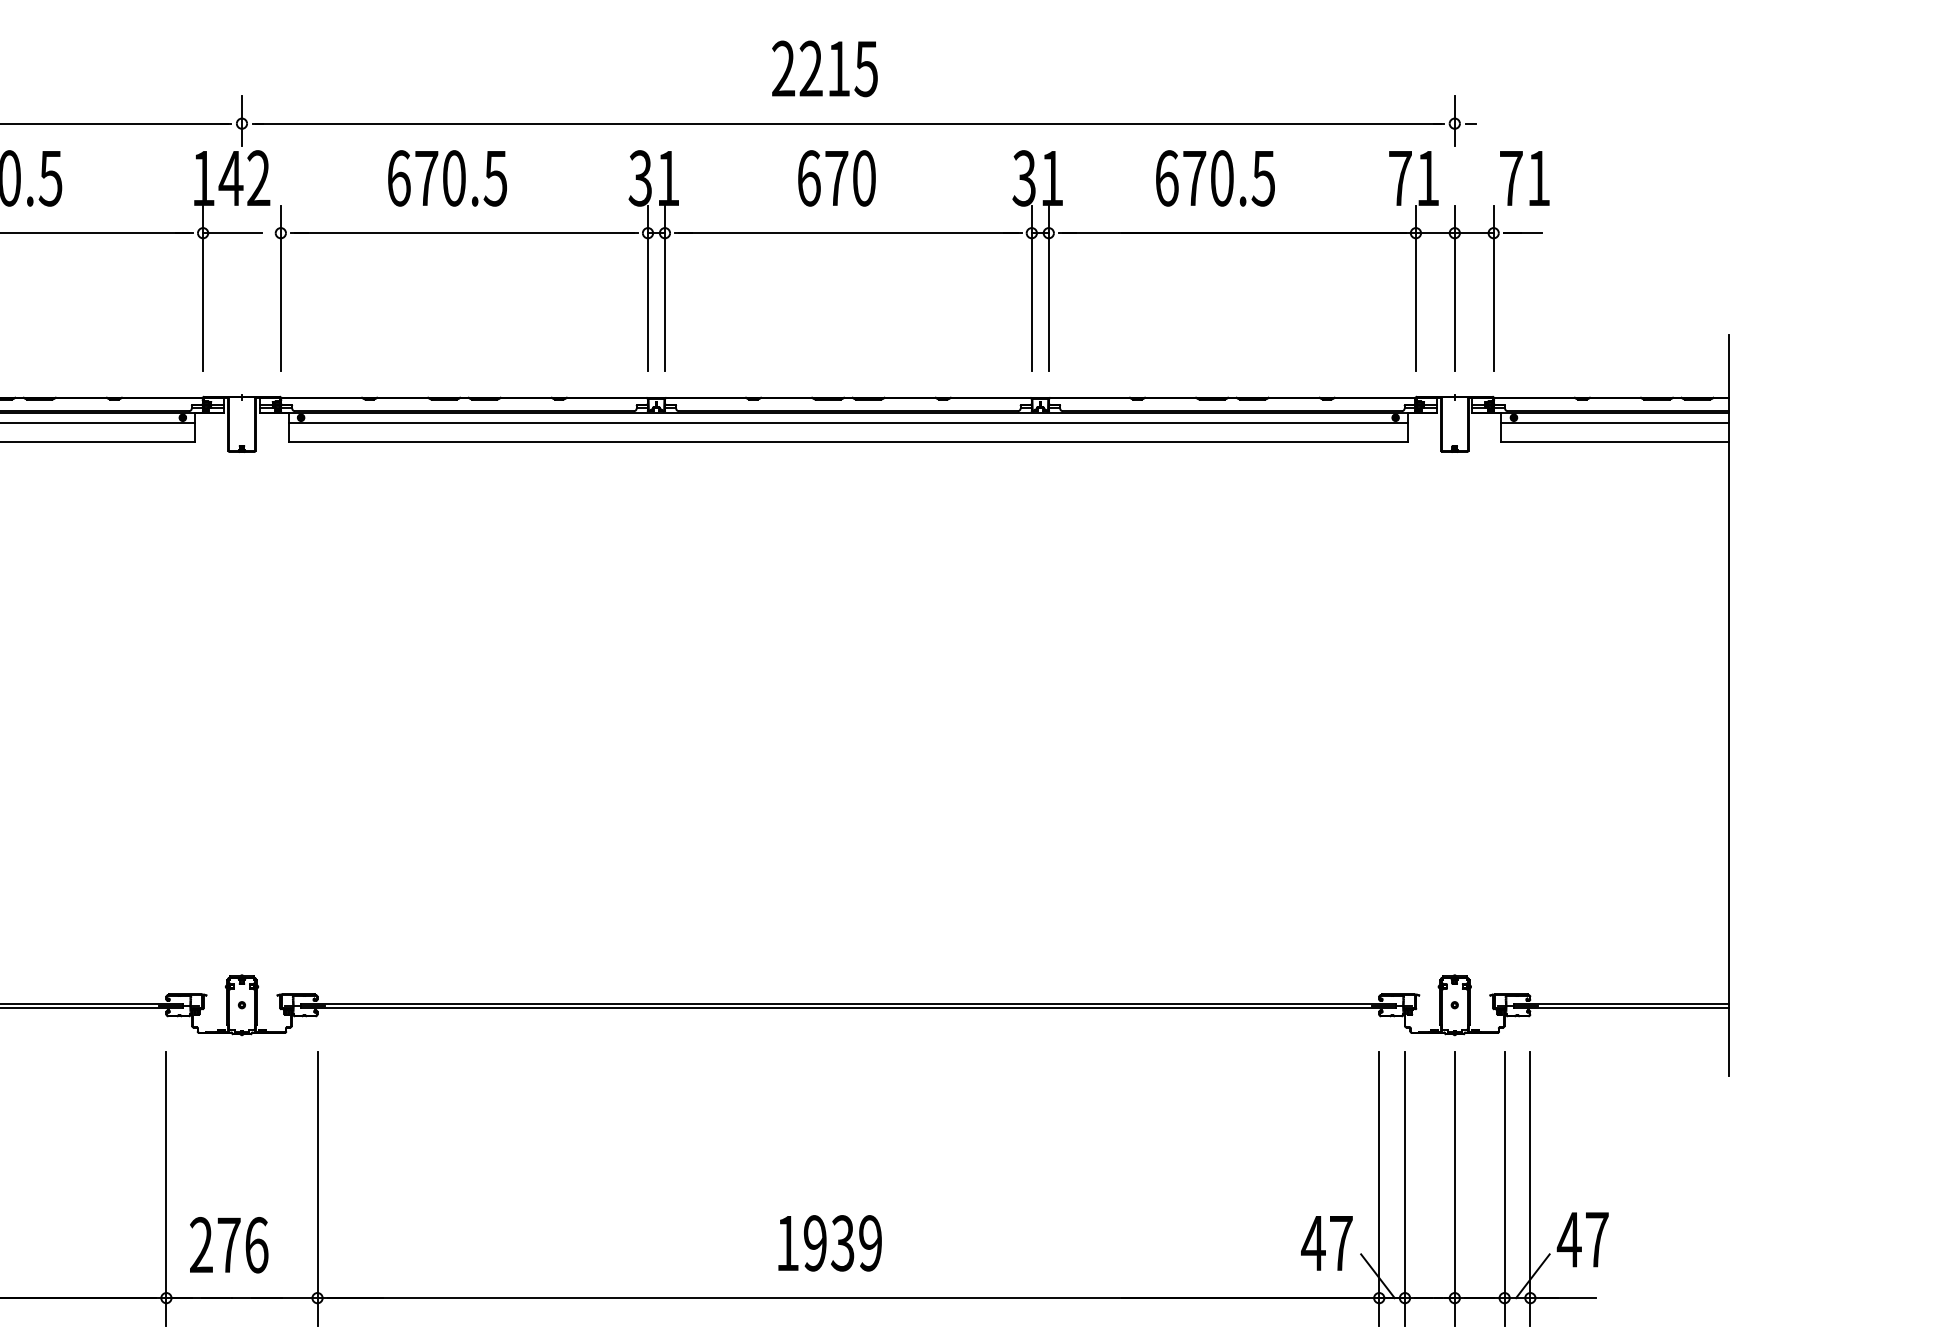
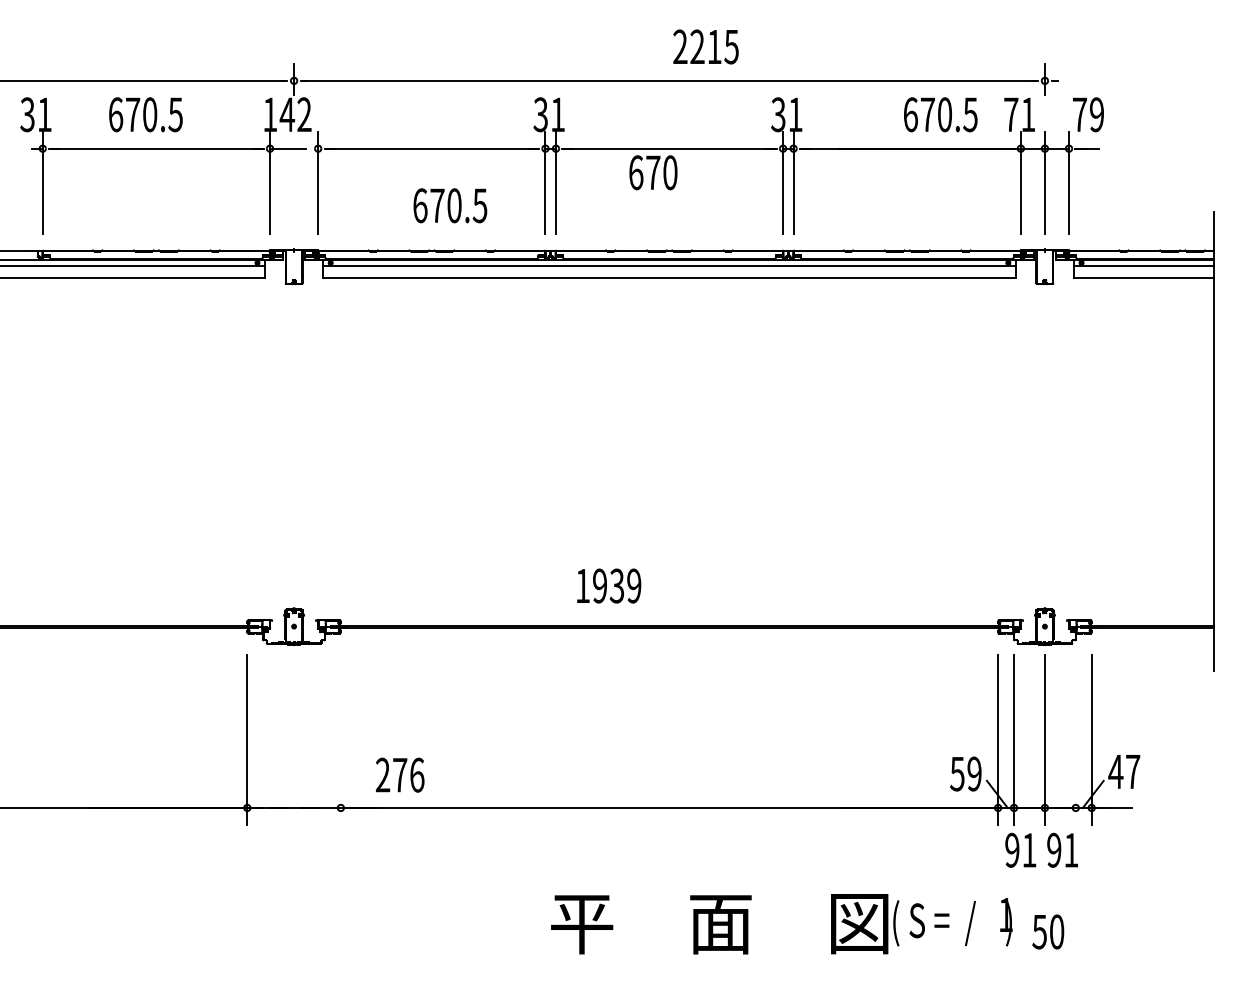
text: (824, 68) -> (705, 46), moved
text: (447, 177) -> (450, 205), moved
text: (837, 177) -> (653, 172), moved
text: (1215, 177) -> (940, 114), moved
text: (1538, 177) -> (1096, 114), 71 -> 79
line: (316, 1187) -> (340, 739), removed
line: (1504, 1187) -> (1075, 739), removed
text: (830, 1242) -> (609, 585), moved
text: (1326, 1242) -> (965, 773), 47 -> 59
text: (229, 1244) -> (400, 774), moved

